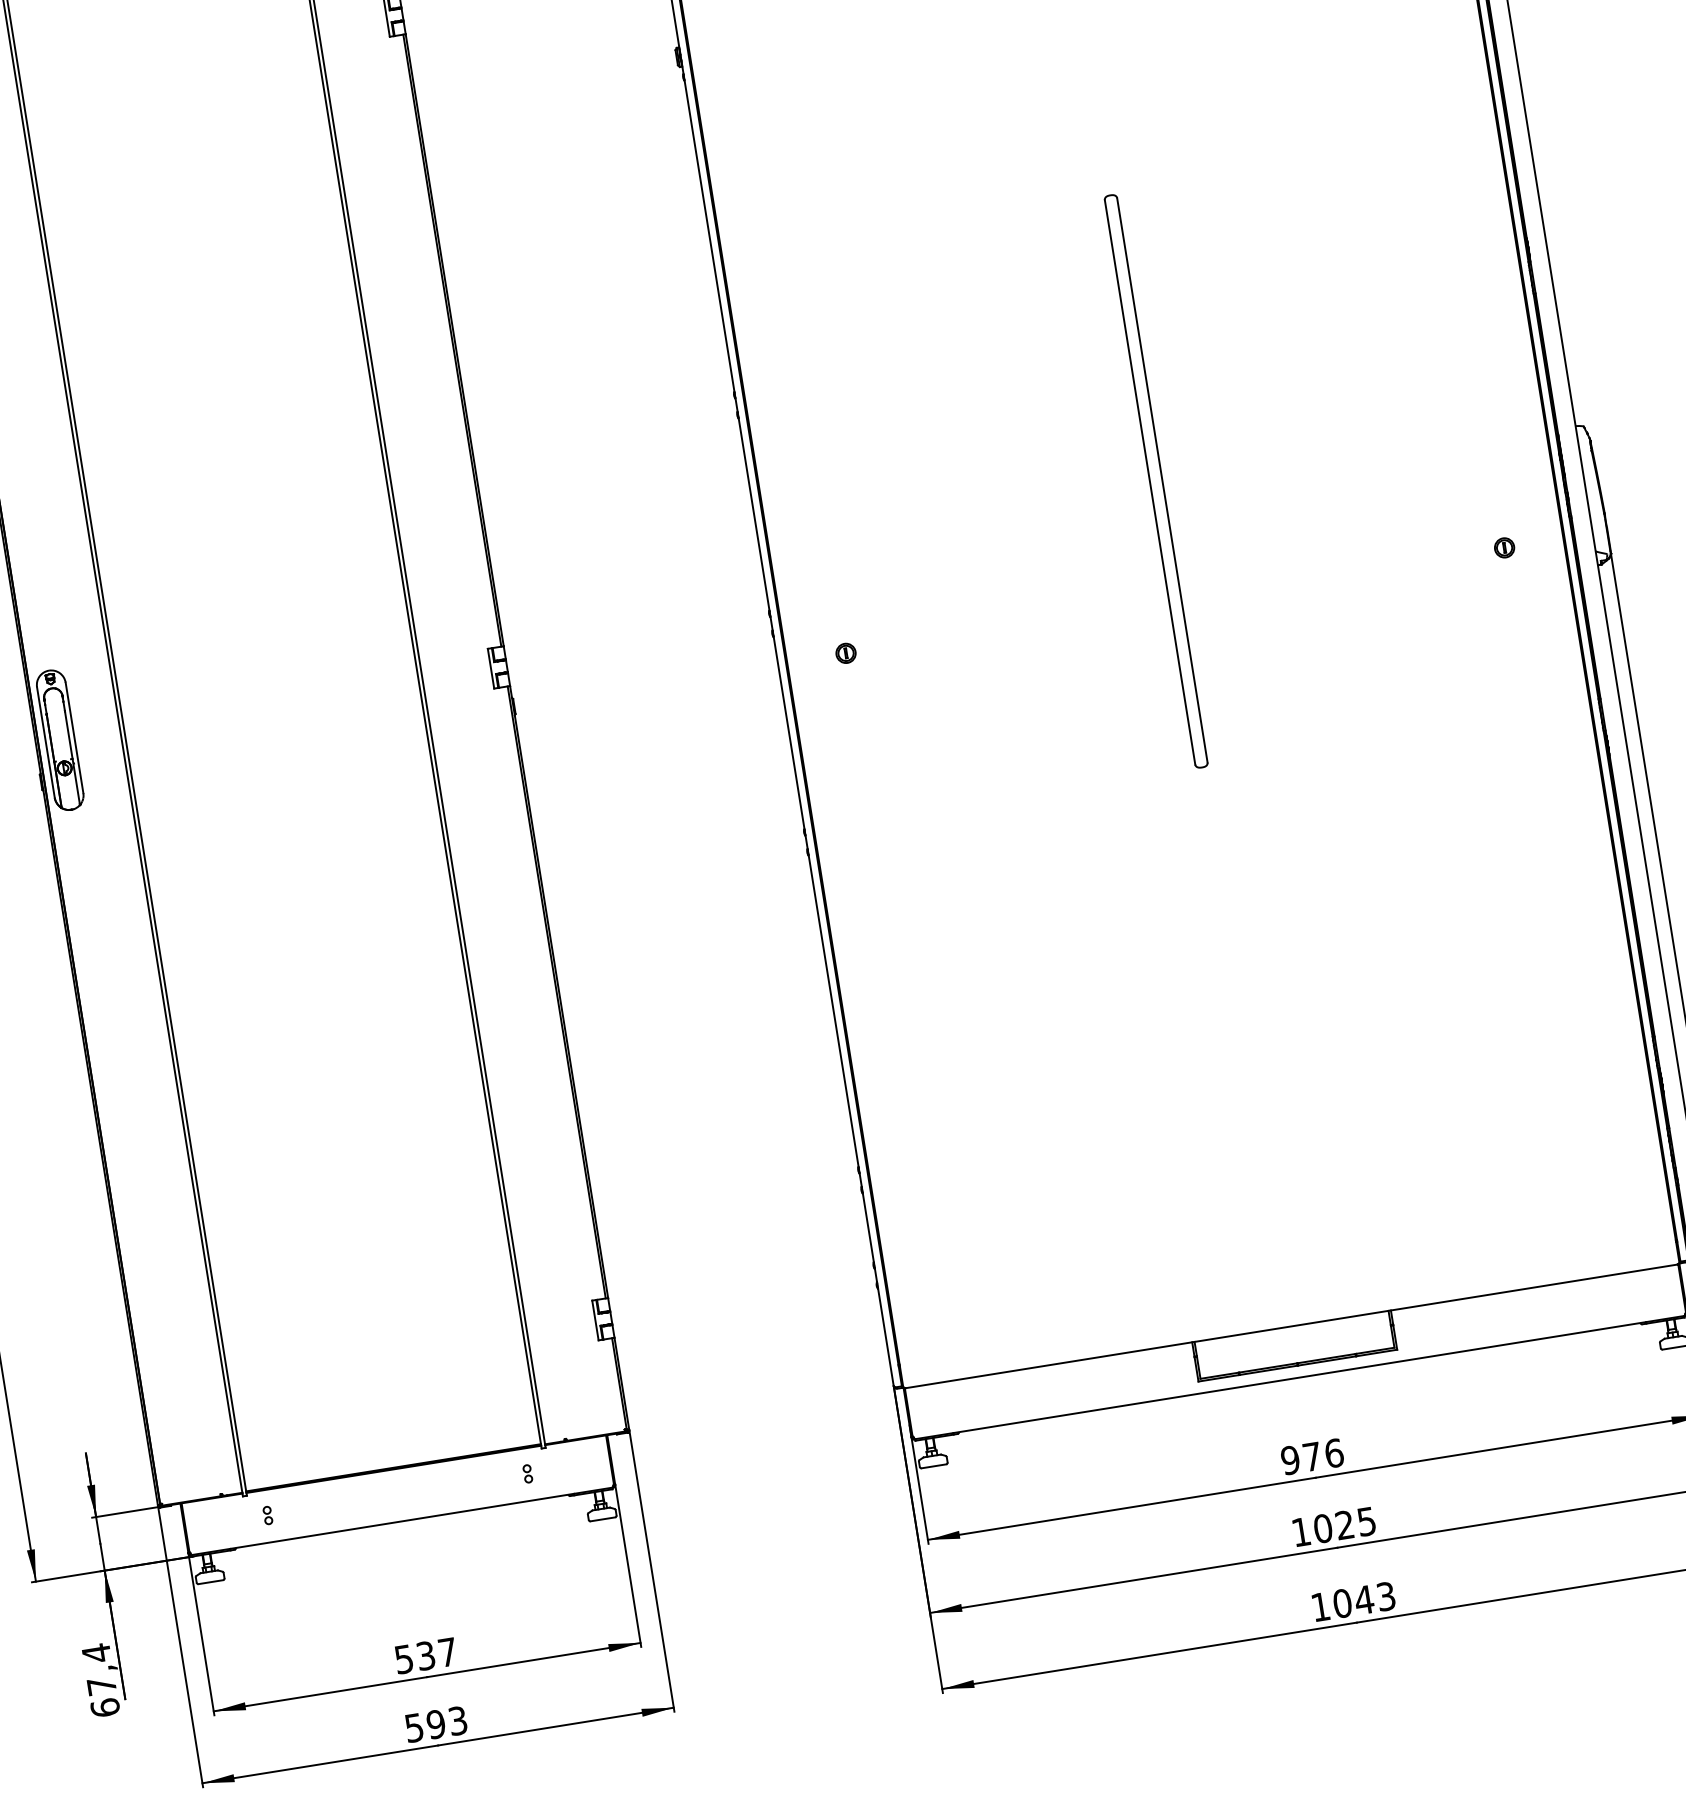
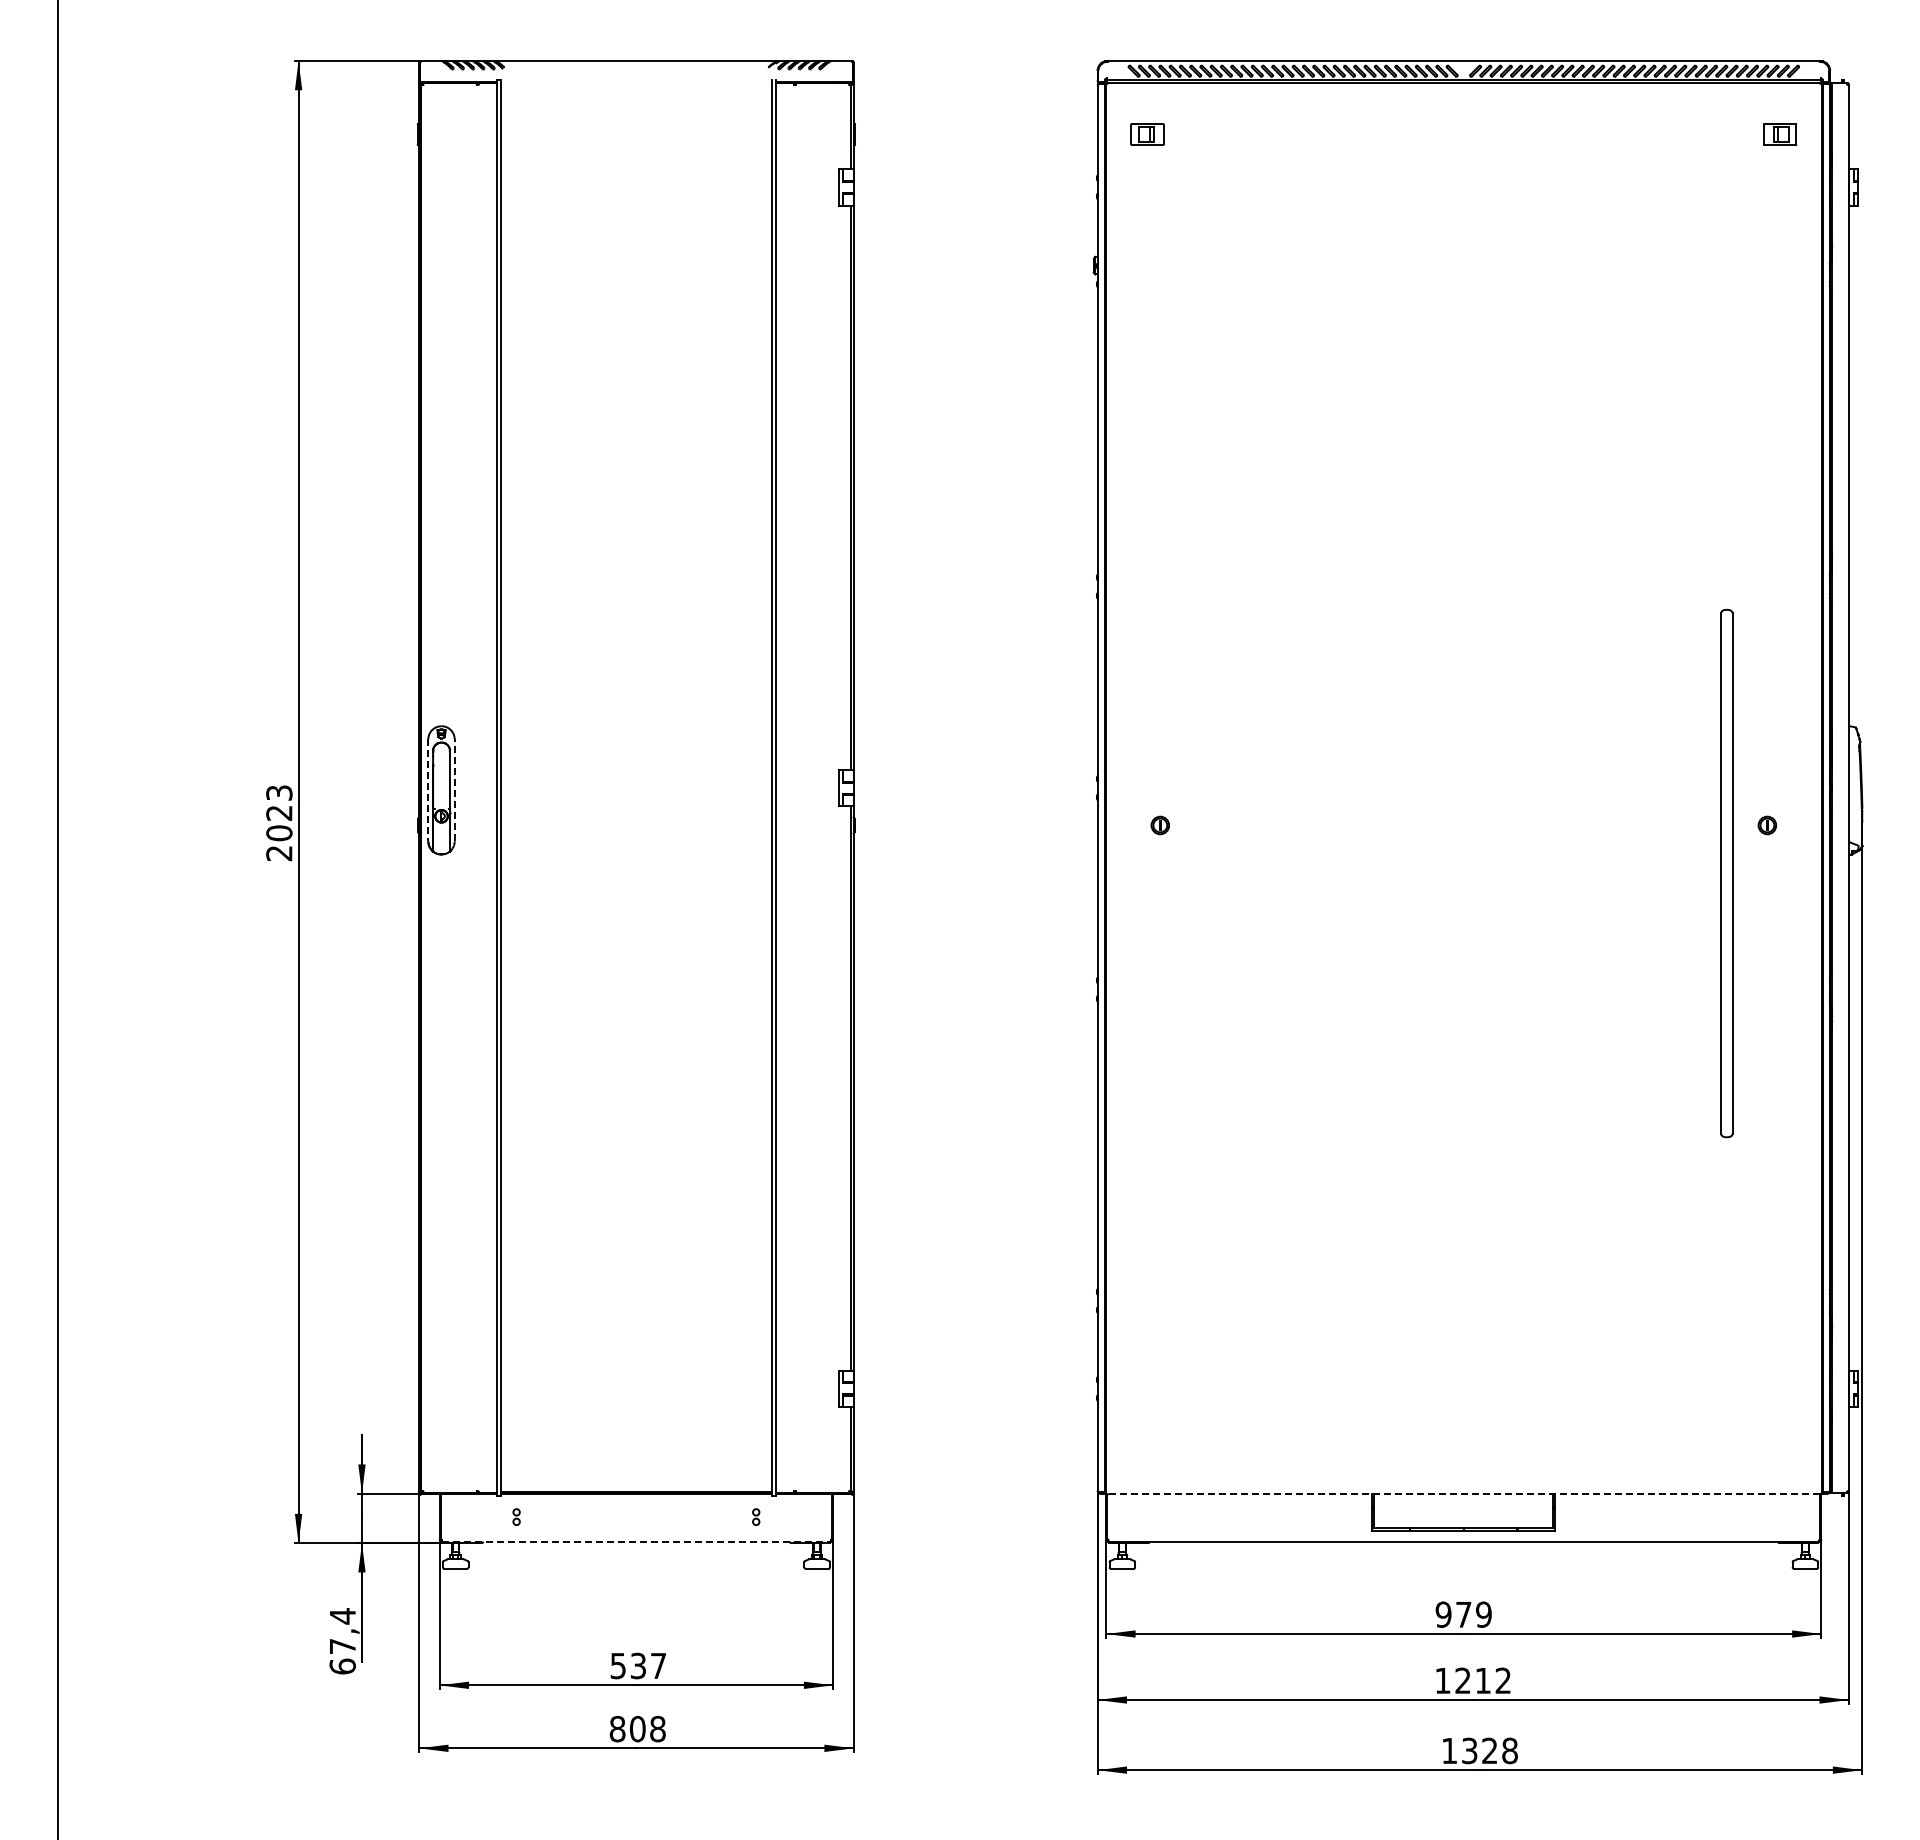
part: (1155, 481) -> (1726, 873), moved
line: (74, 738) -> (454, 790), solid -> dashed
line: (46, 742) -> (428, 790), solid -> dashed
line: (1291, 1326) -> (1463, 1494), solid -> dashed
text: (1333, 1453) -> (1483, 1614), 976 -> 979
line: (402, 1521) -> (636, 1541), solid -> dashed
text: (1344, 1524) -> (1482, 1680), 1025 -> 1212
text: (1363, 1599) -> (1489, 1750), 1043 -> 1328
text: (435, 1723) -> (637, 1728), 593 -> 808

